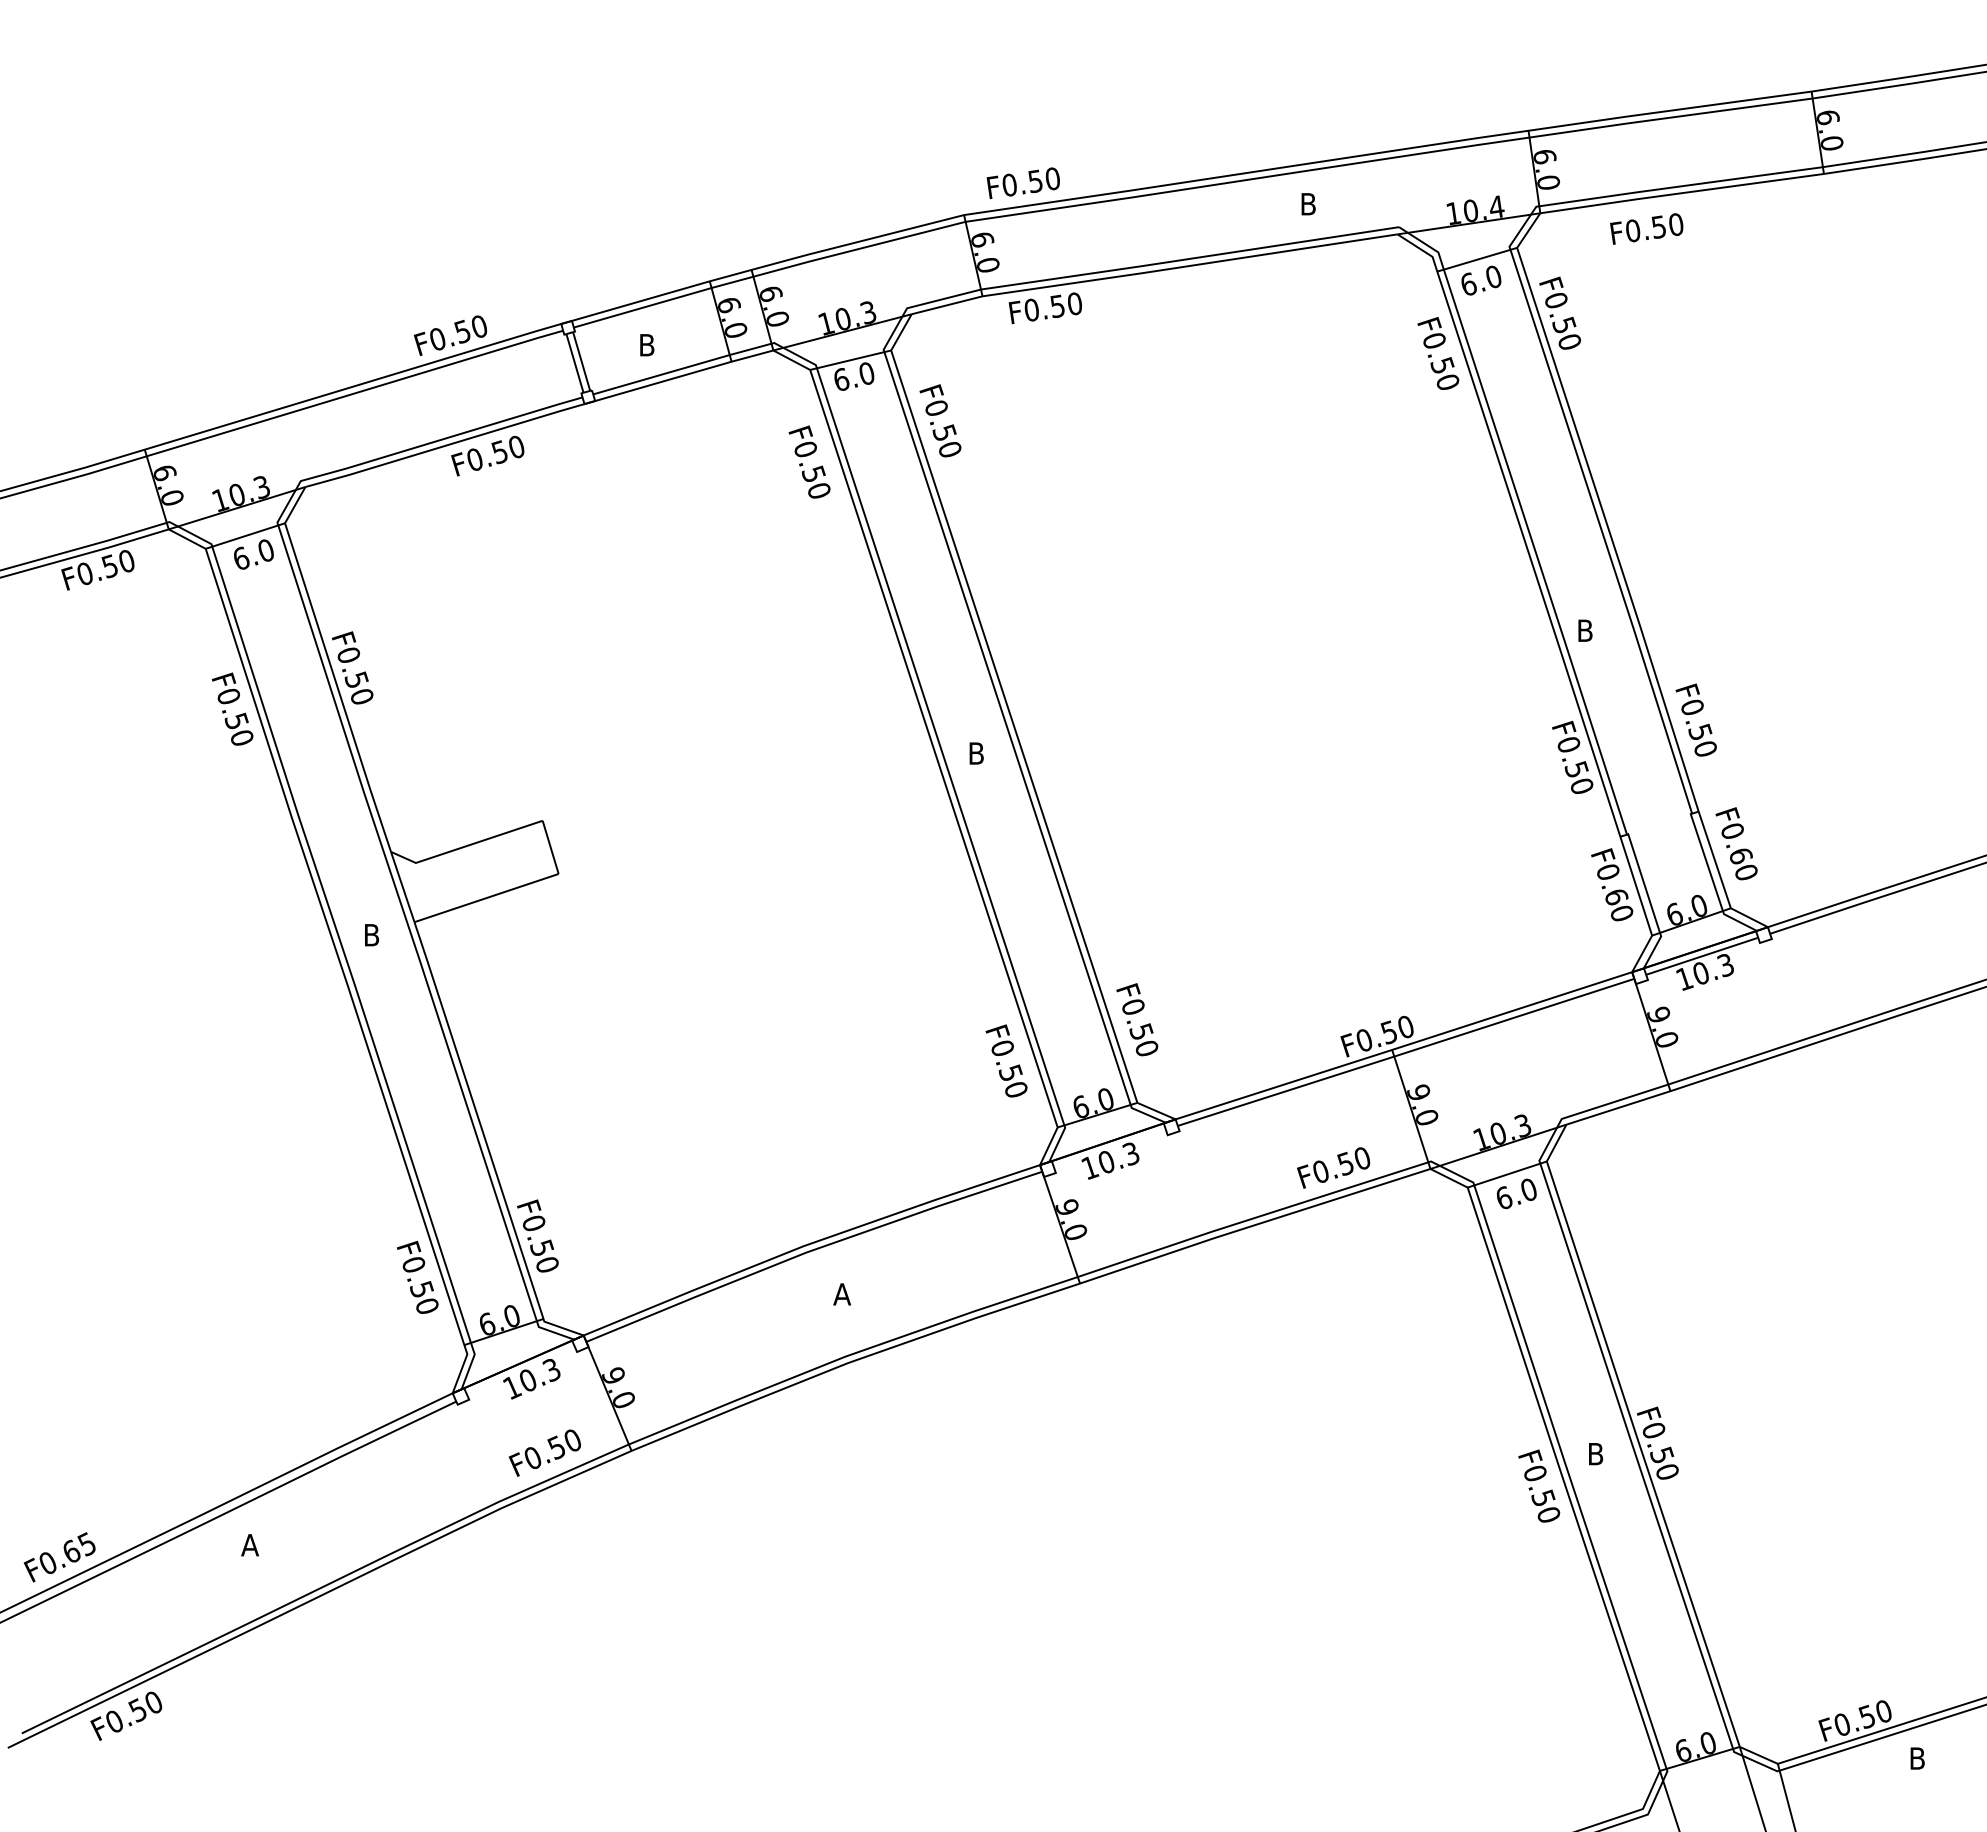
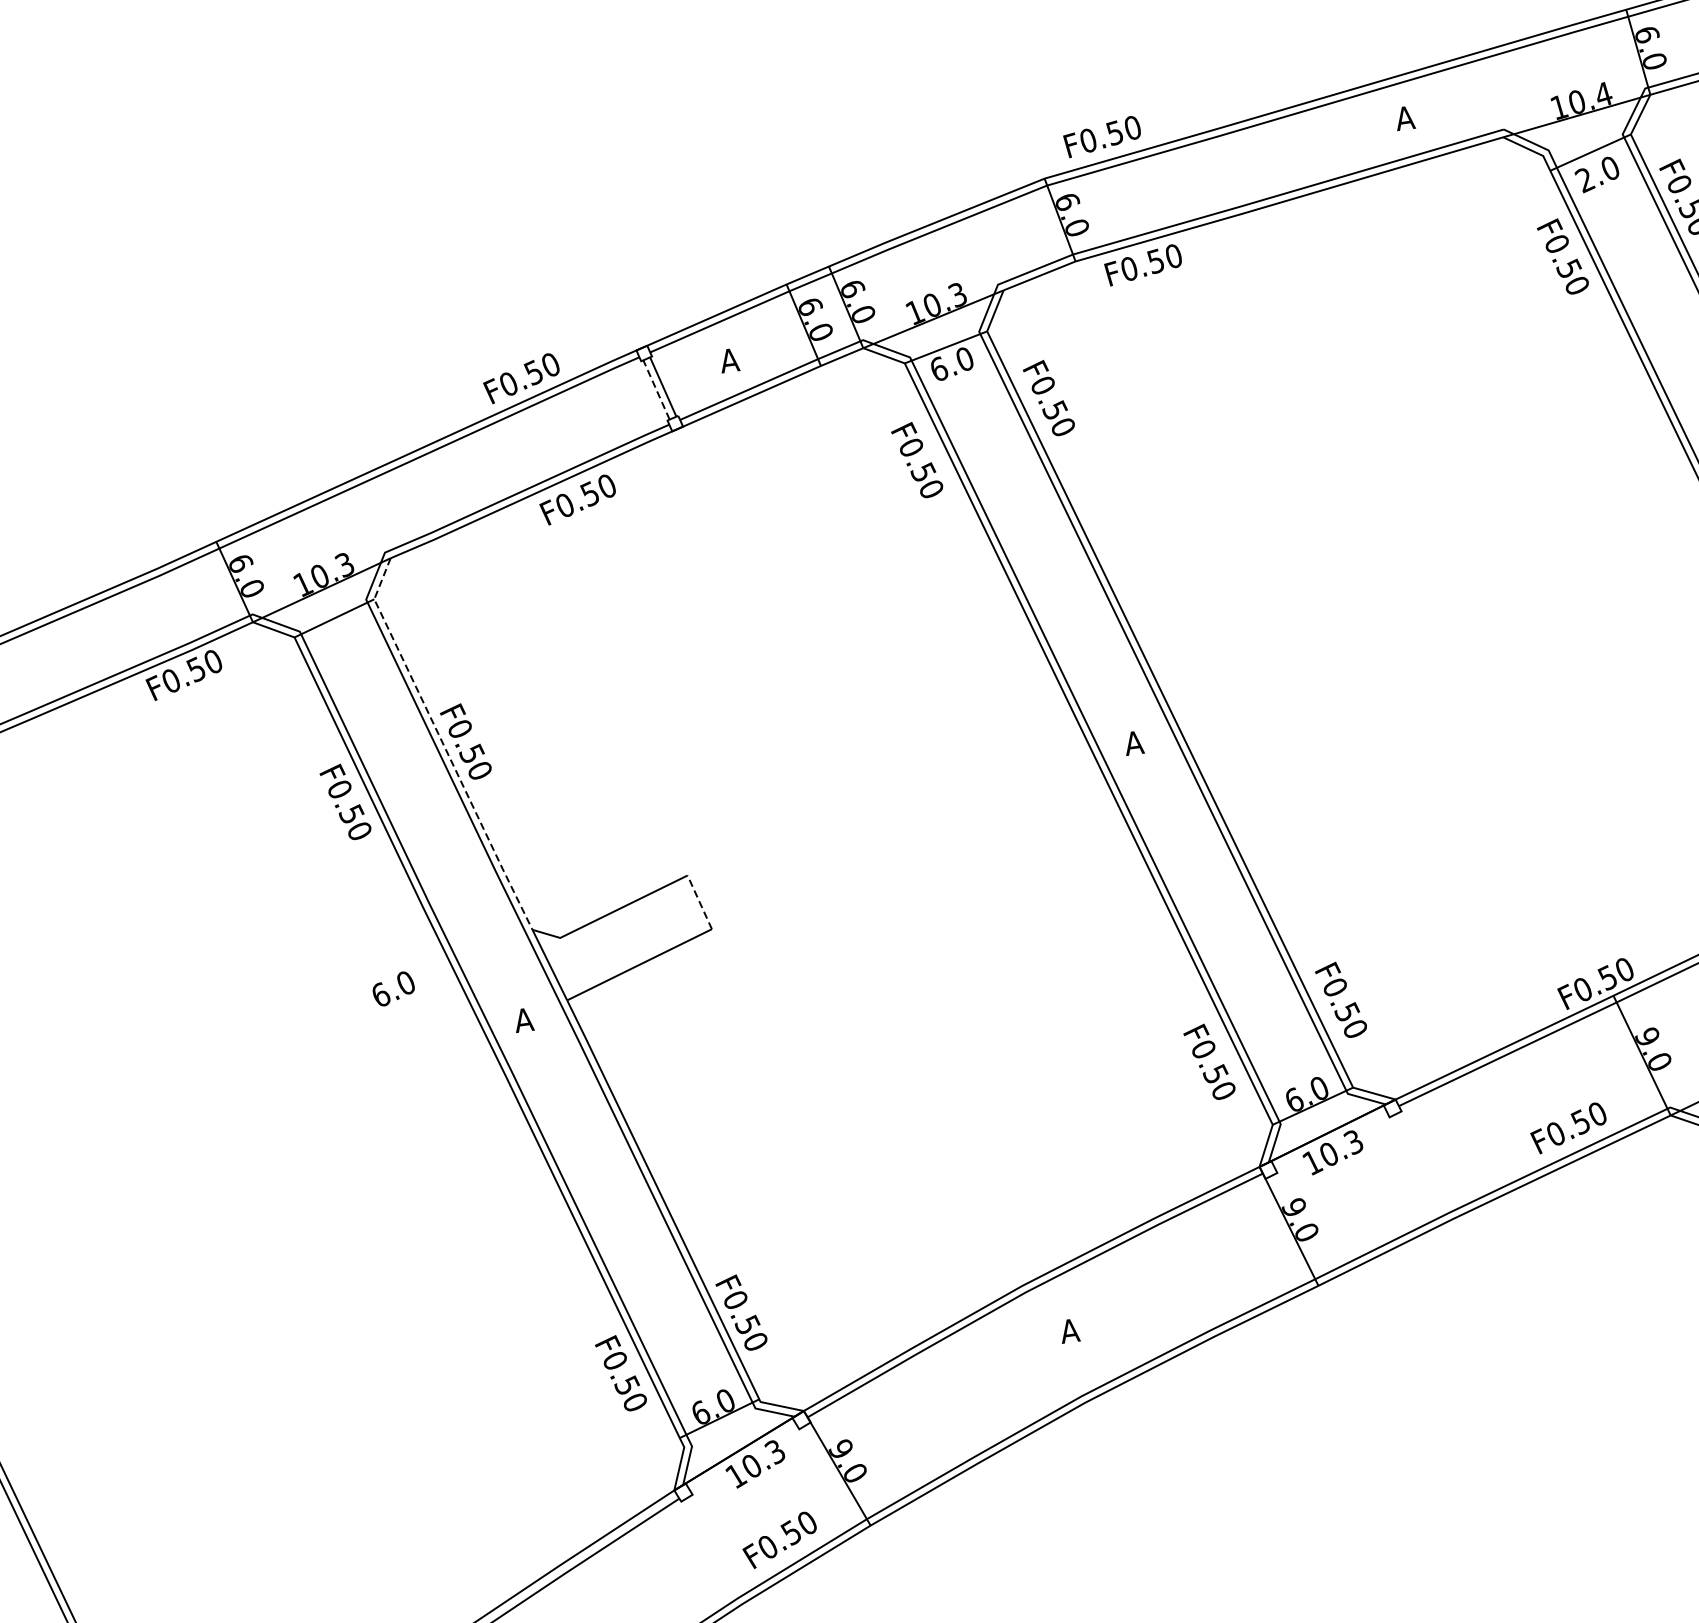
text: (1308, 204) -> (1405, 118), B -> A
text: (1468, 284) -> (1584, 179), 6.0 -> 2.0
text: (646, 345) -> (729, 360), B -> A
line: (574, 363) -> (656, 390), solid -> dashed
text: (253, 554) -> (393, 988), moved
line: (331, 667) -> (443, 744), solid -> dashed
text: (976, 753) -> (1134, 743), B -> A
line: (550, 847) -> (699, 902), solid -> dashed
text: (371, 935) -> (523, 1020), B -> A

